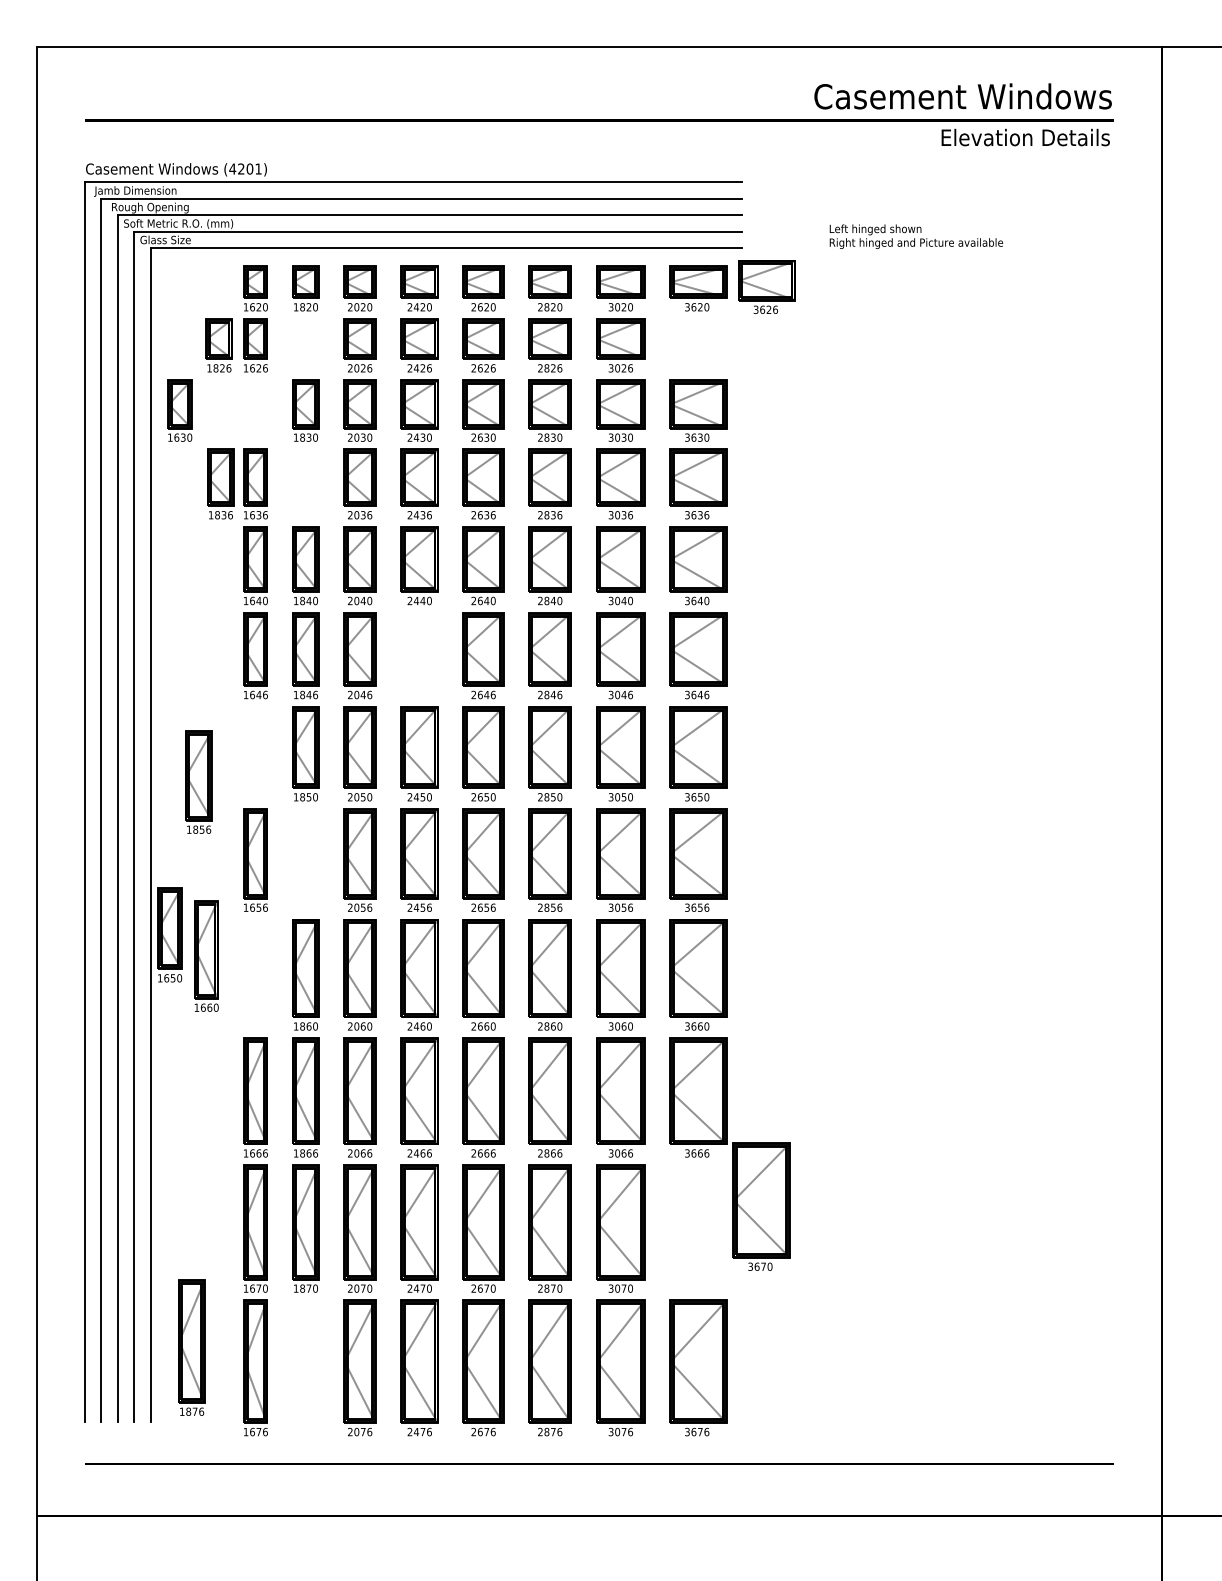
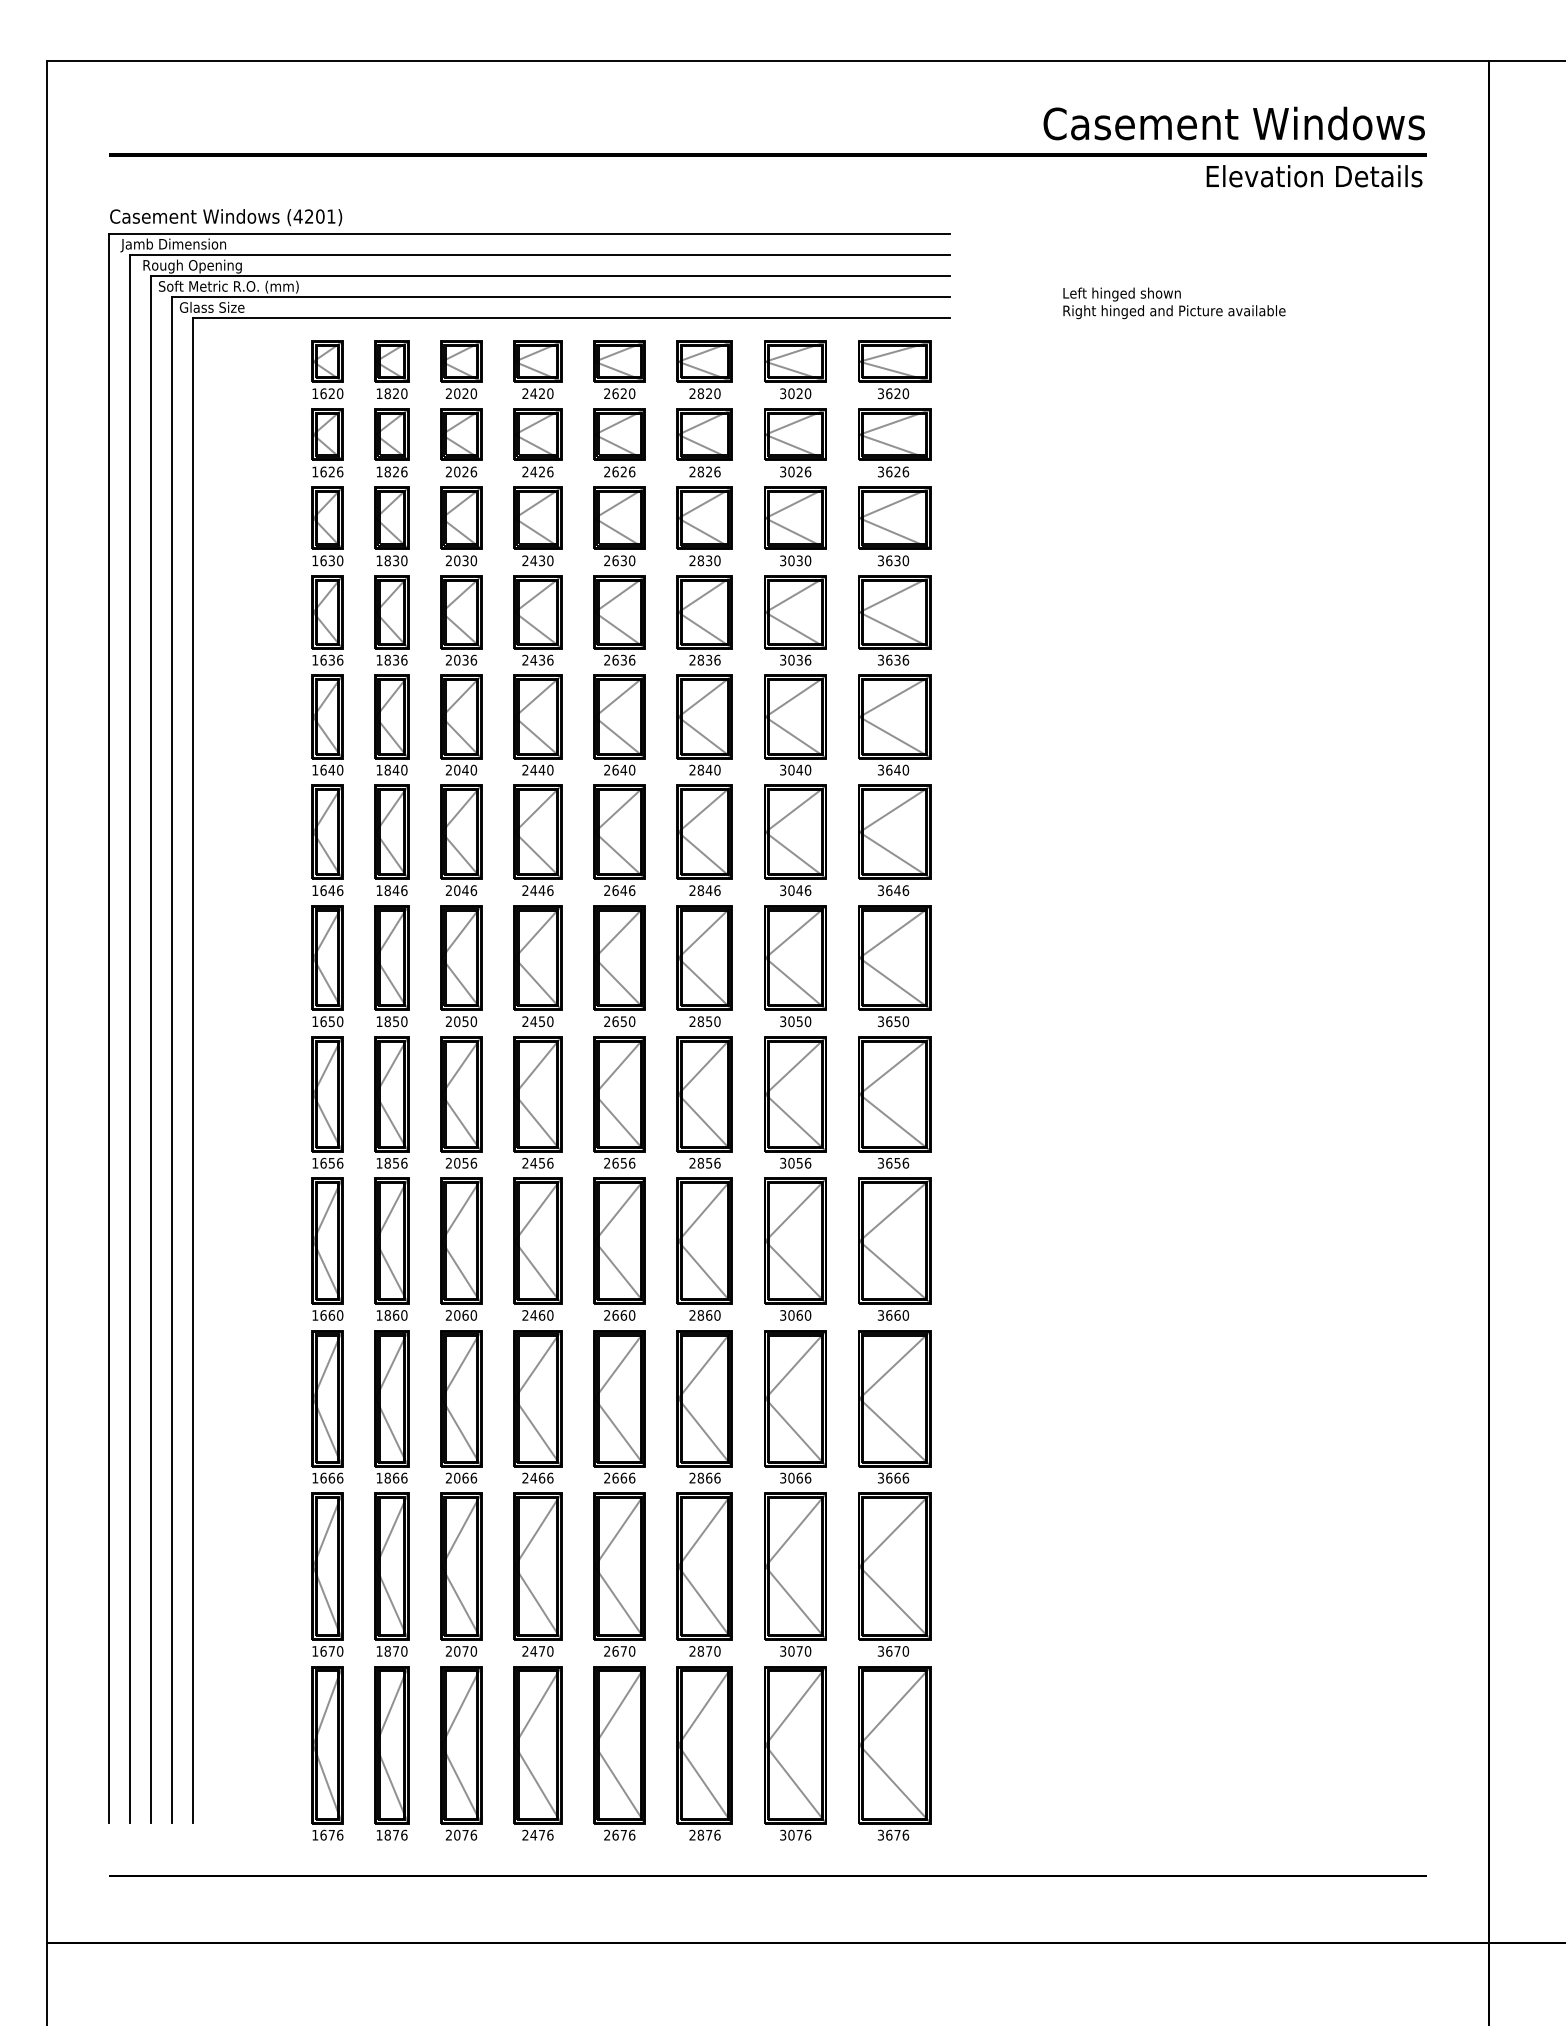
part: (766, 286) -> (894, 442), moved
part: (218, 345) -> (391, 442), moved
part: (179, 410) -> (327, 526), moved
part: (220, 484) -> (391, 620), moved
part: (419, 655) -> (537, 840), added
part: (198, 782) -> (391, 1102), moved
part: (169, 935) -> (327, 966), moved
part: (206, 955) -> (327, 1248), moved
part: (761, 1206) -> (894, 1574), moved
part: (191, 1348) -> (391, 1753), moved

